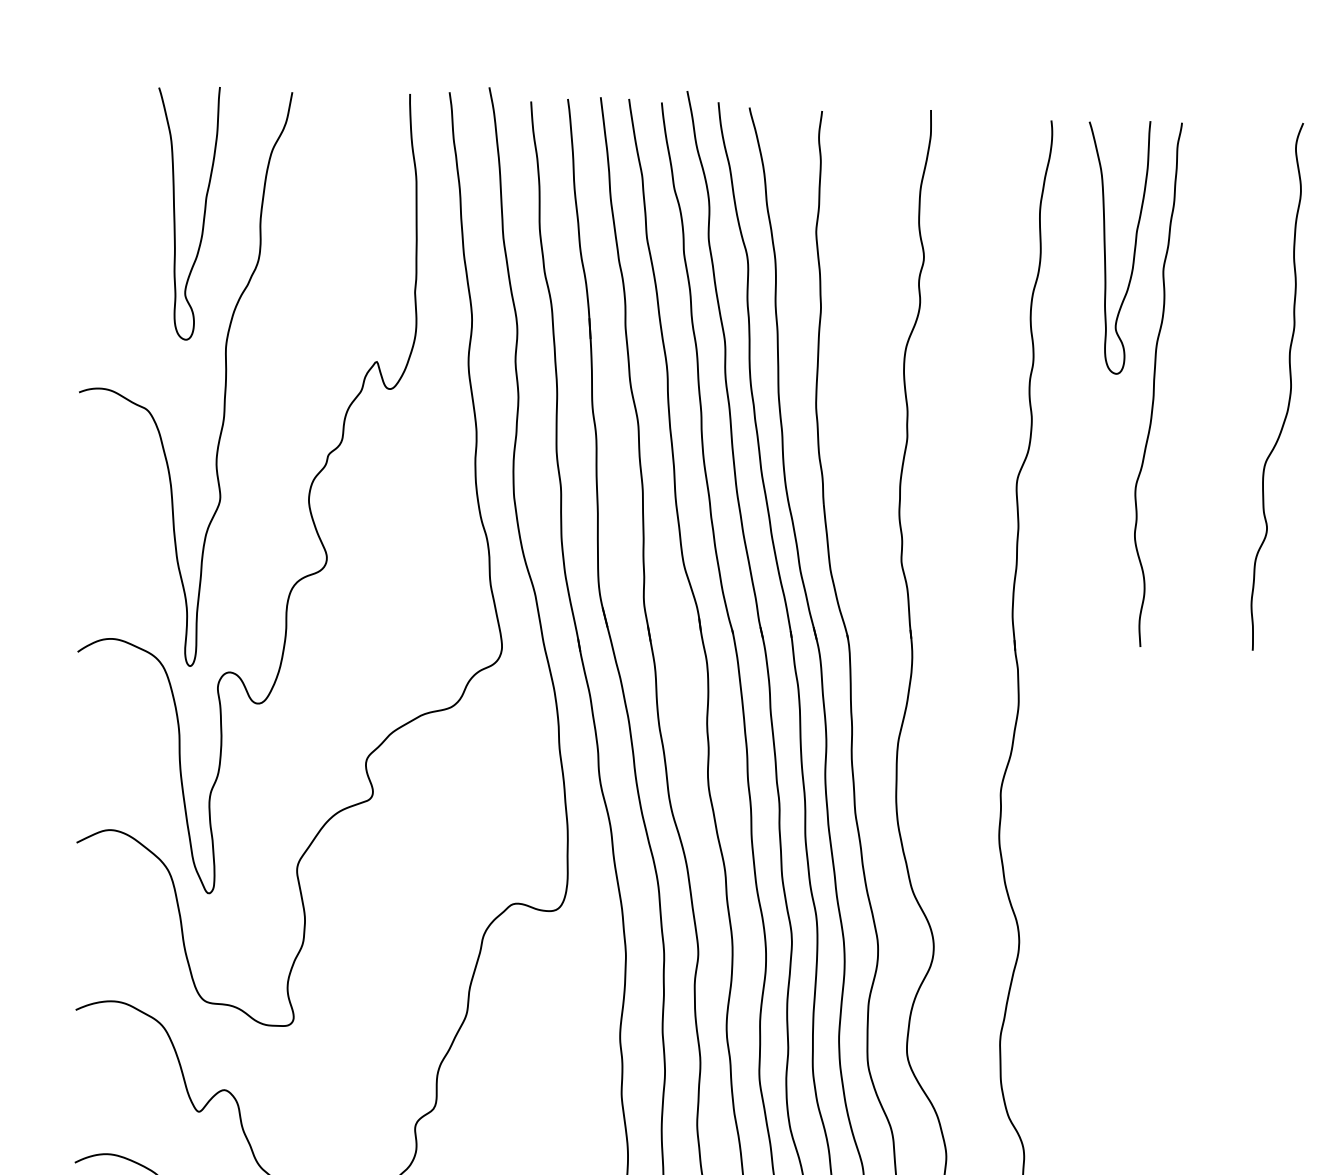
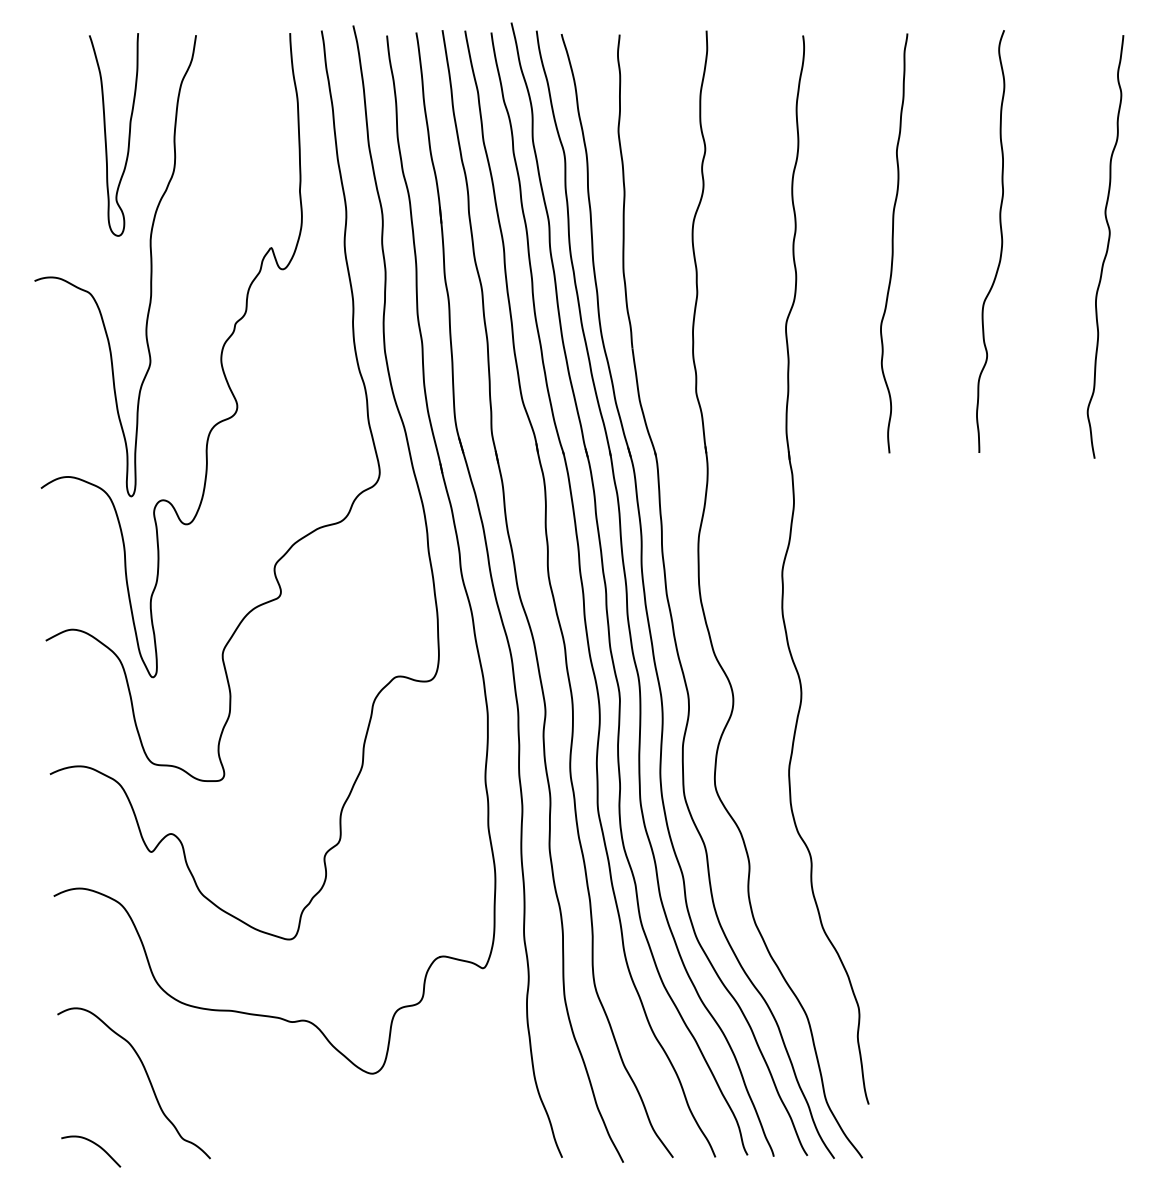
curve: (1106, 246) -> (850, 134), removed

